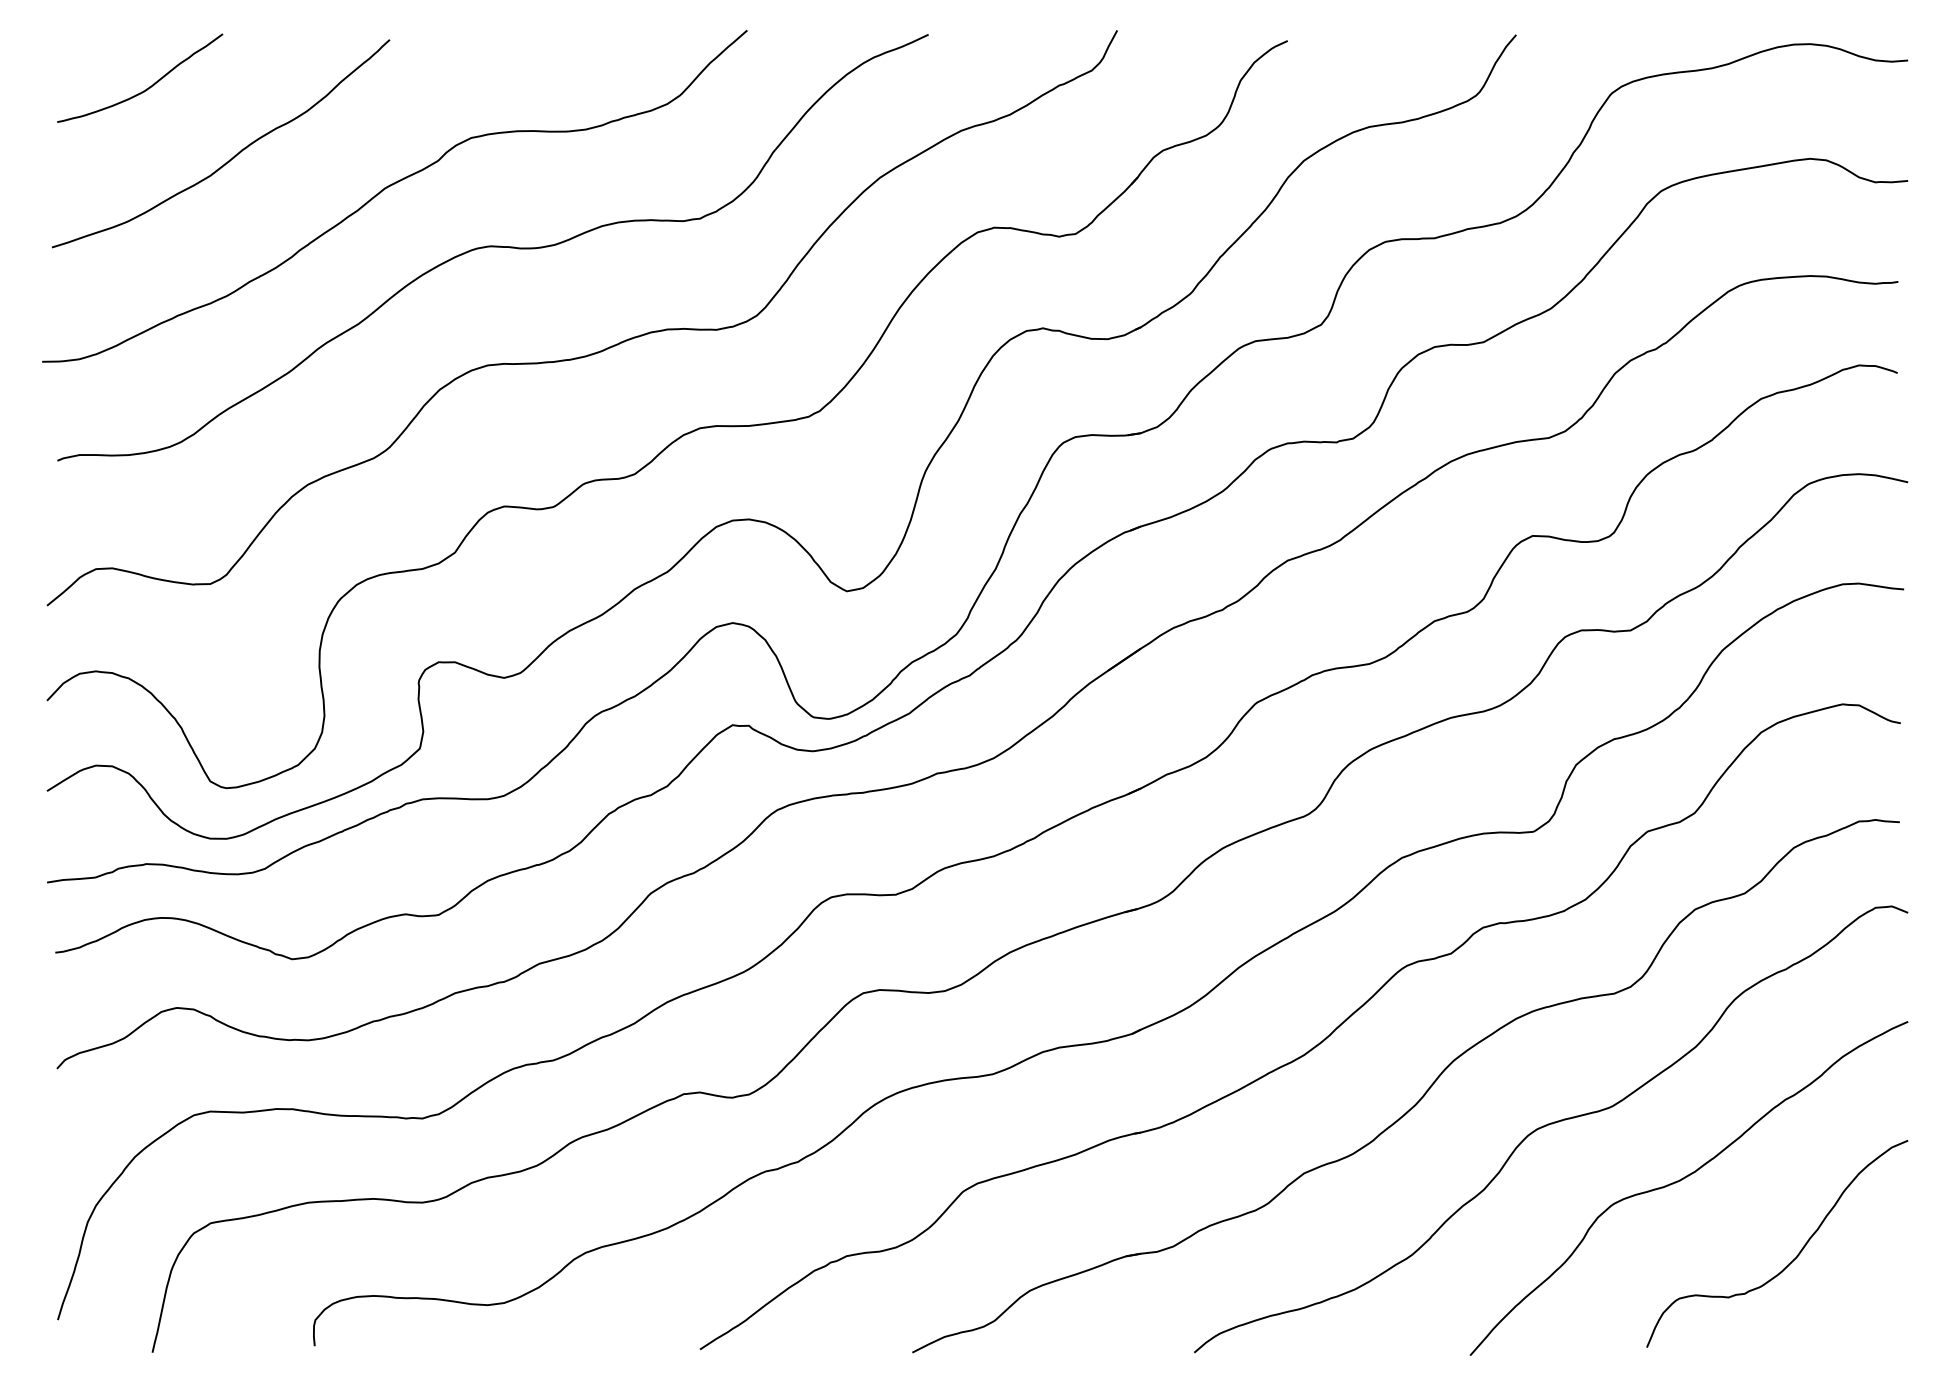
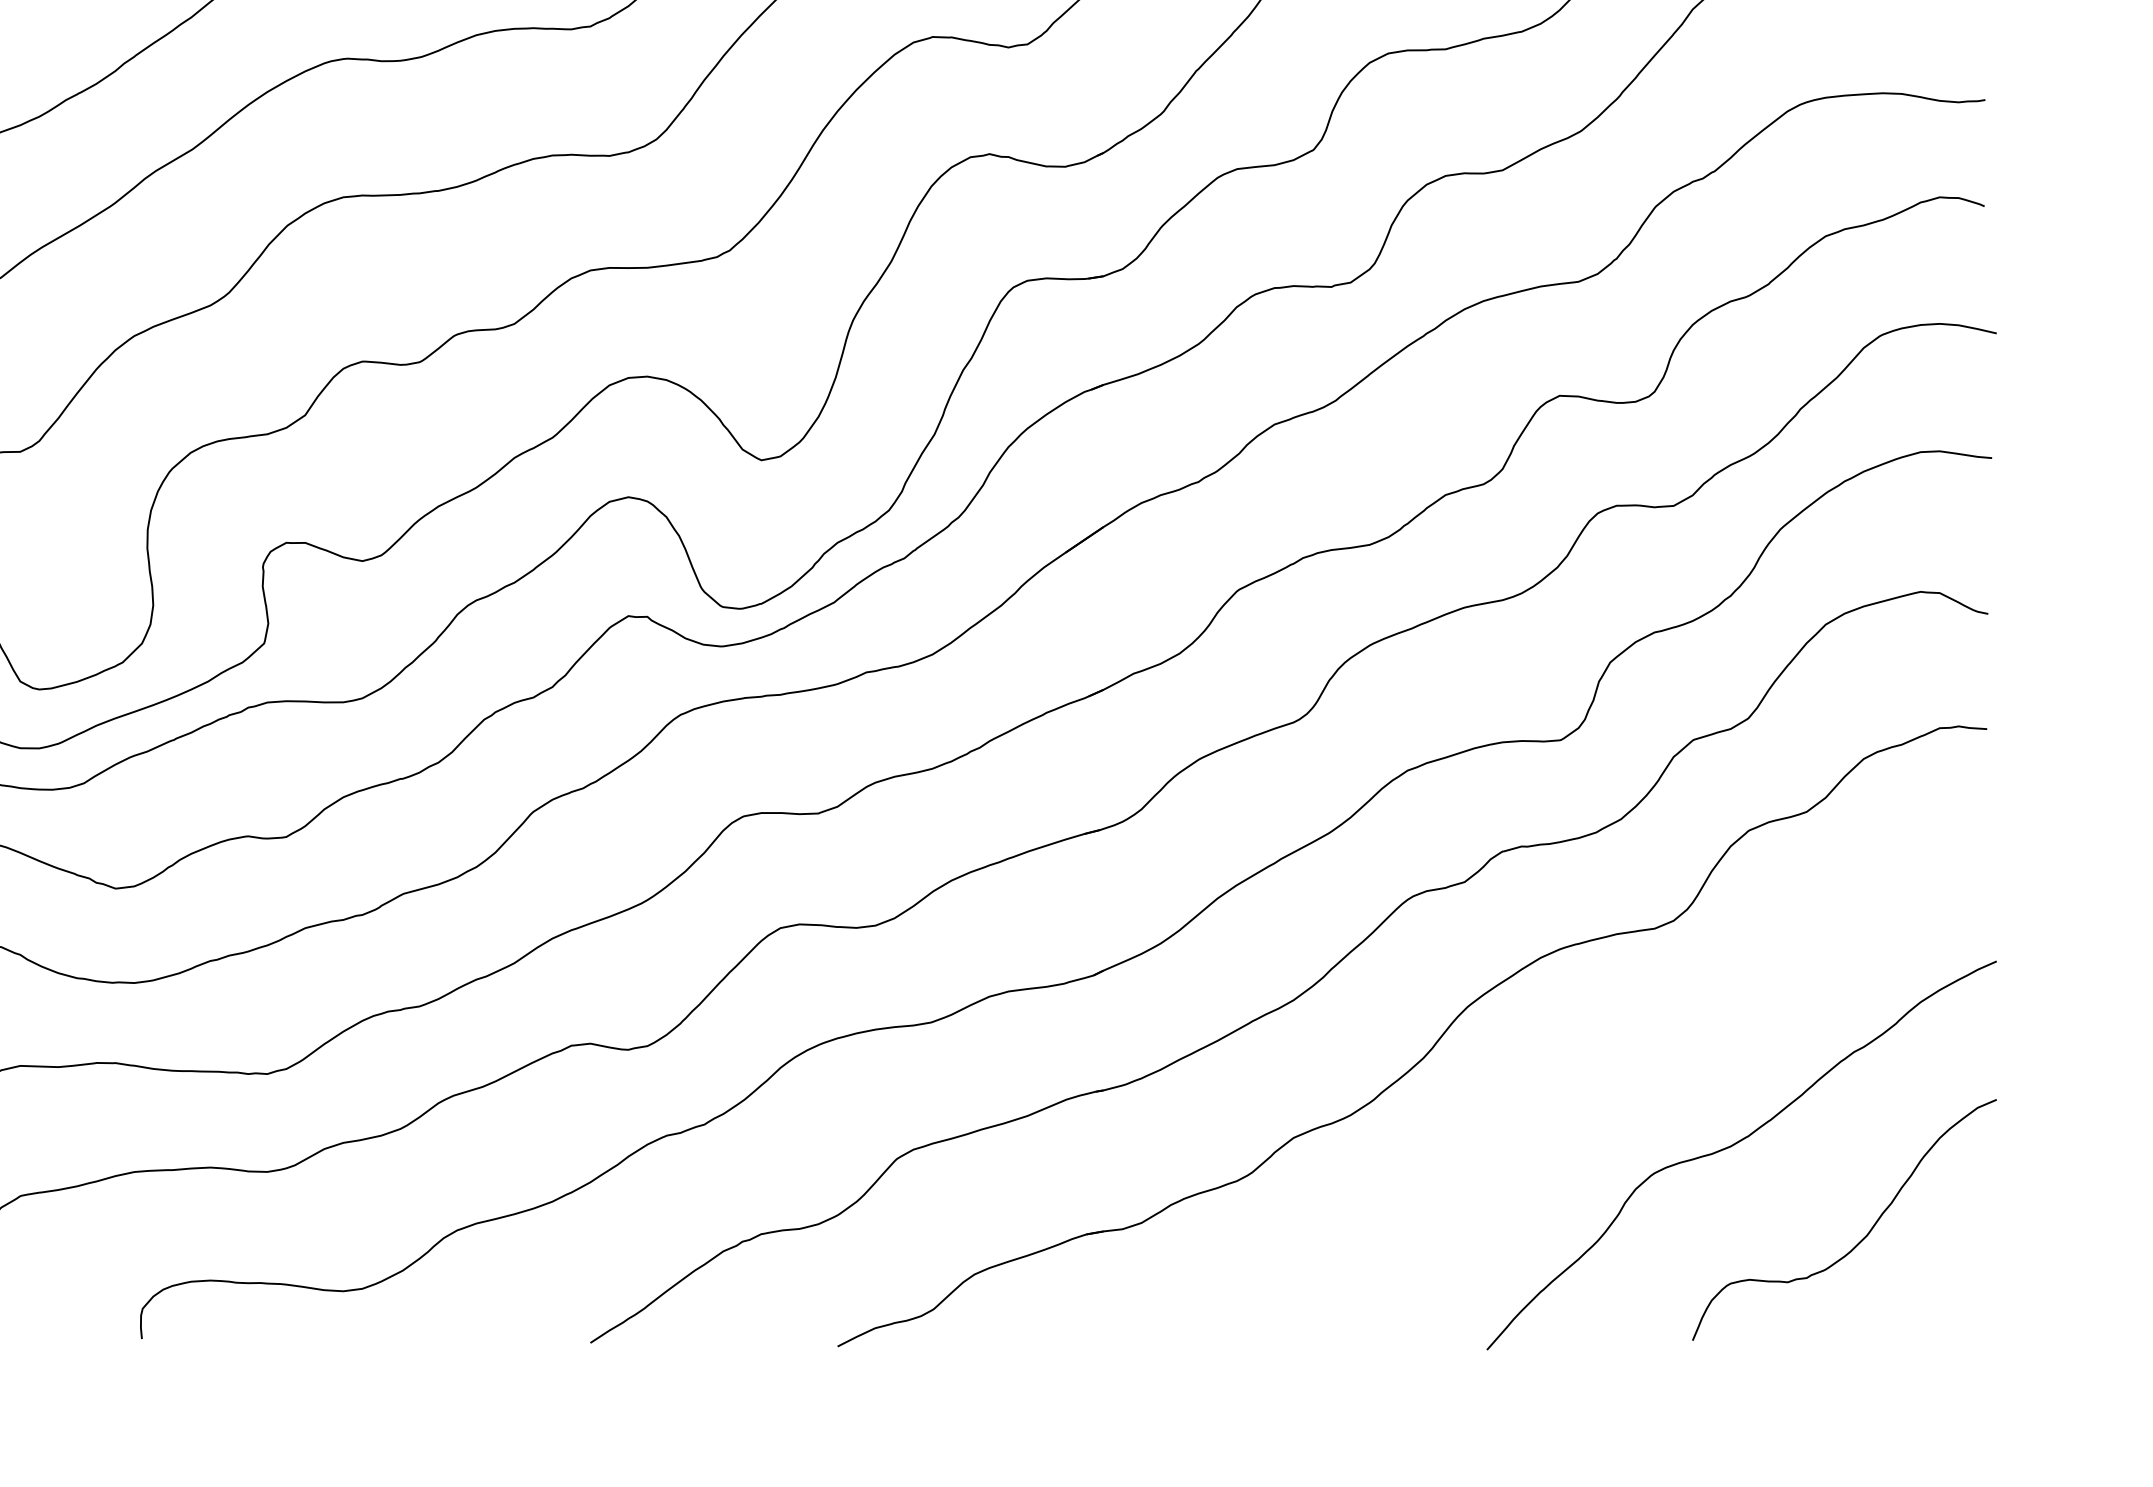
curve: (1549, 1125) -> (1579, 1082), removed

